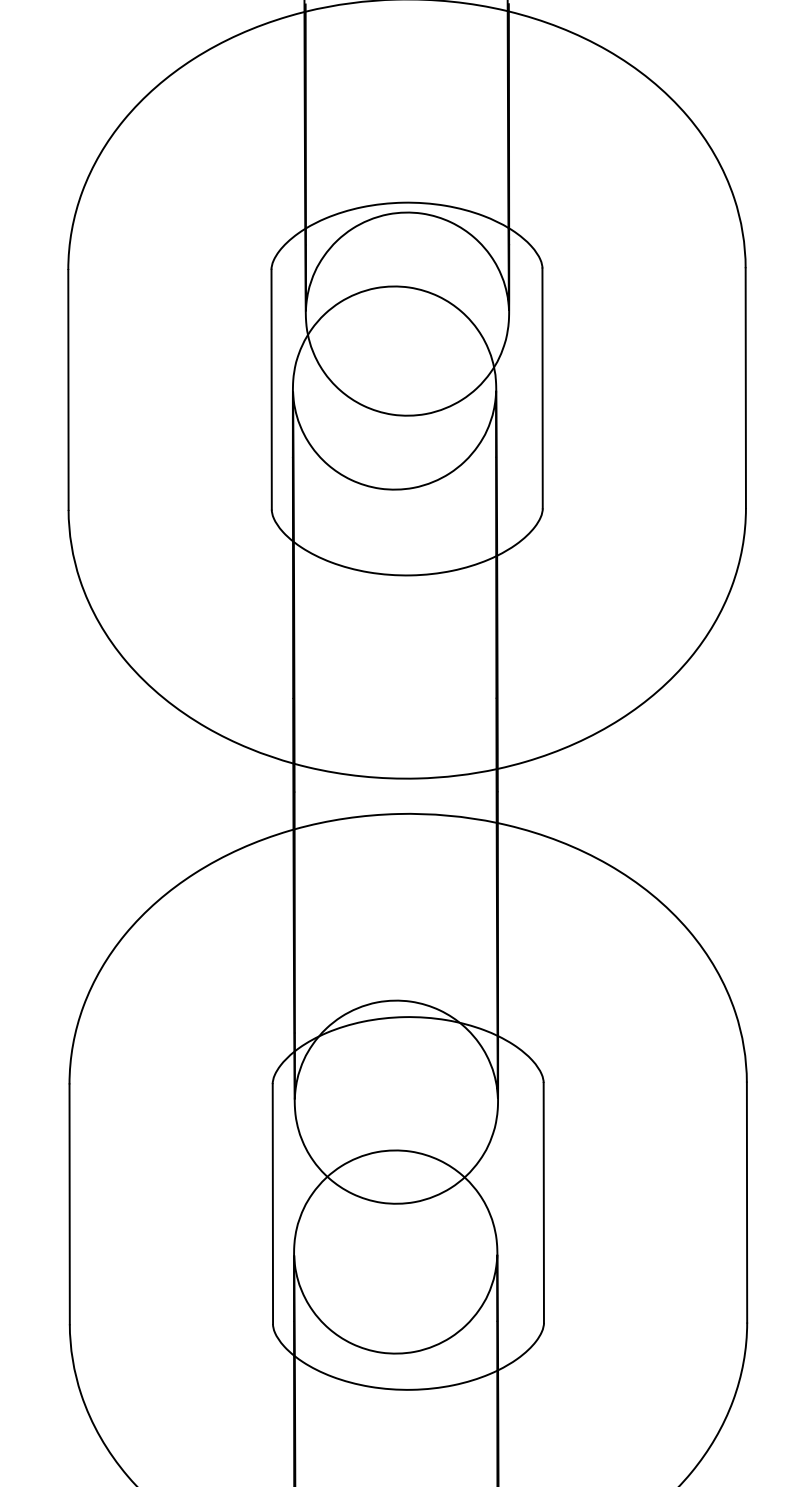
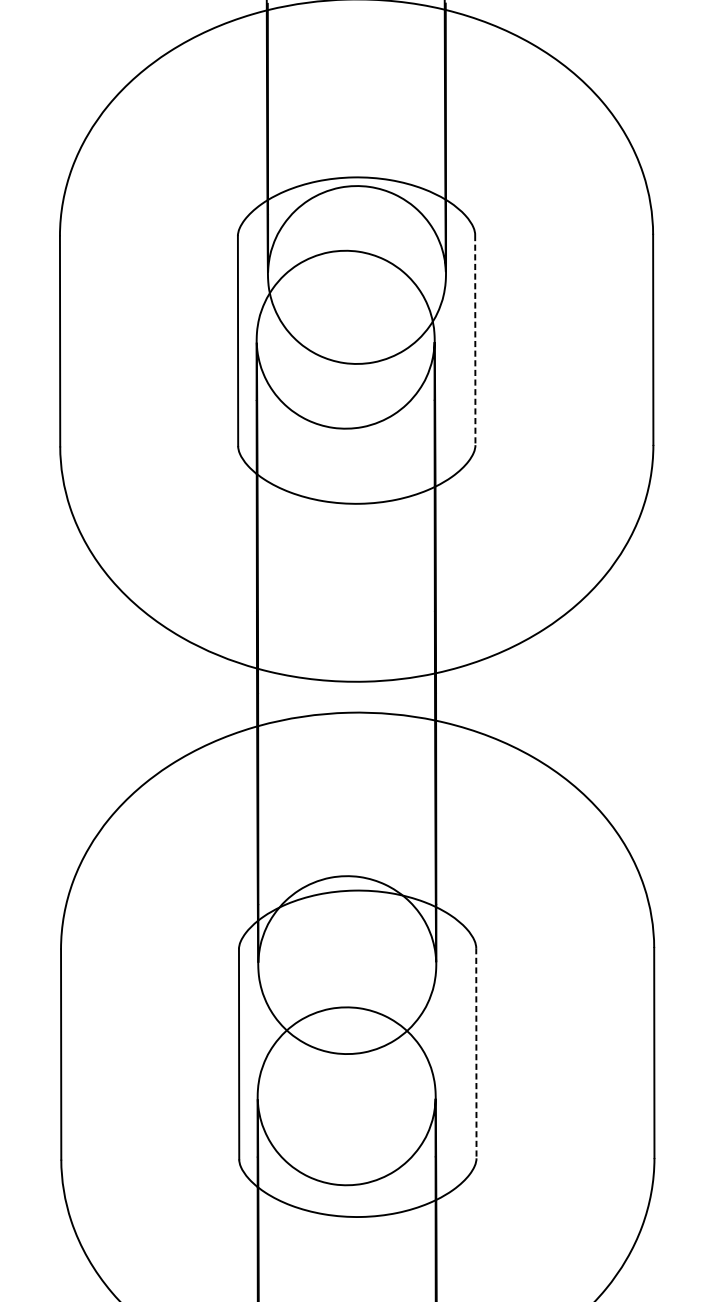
line: (542, 388) -> (475, 340), solid -> dashed
line: (543, 1203) -> (476, 1053), solid -> dashed

